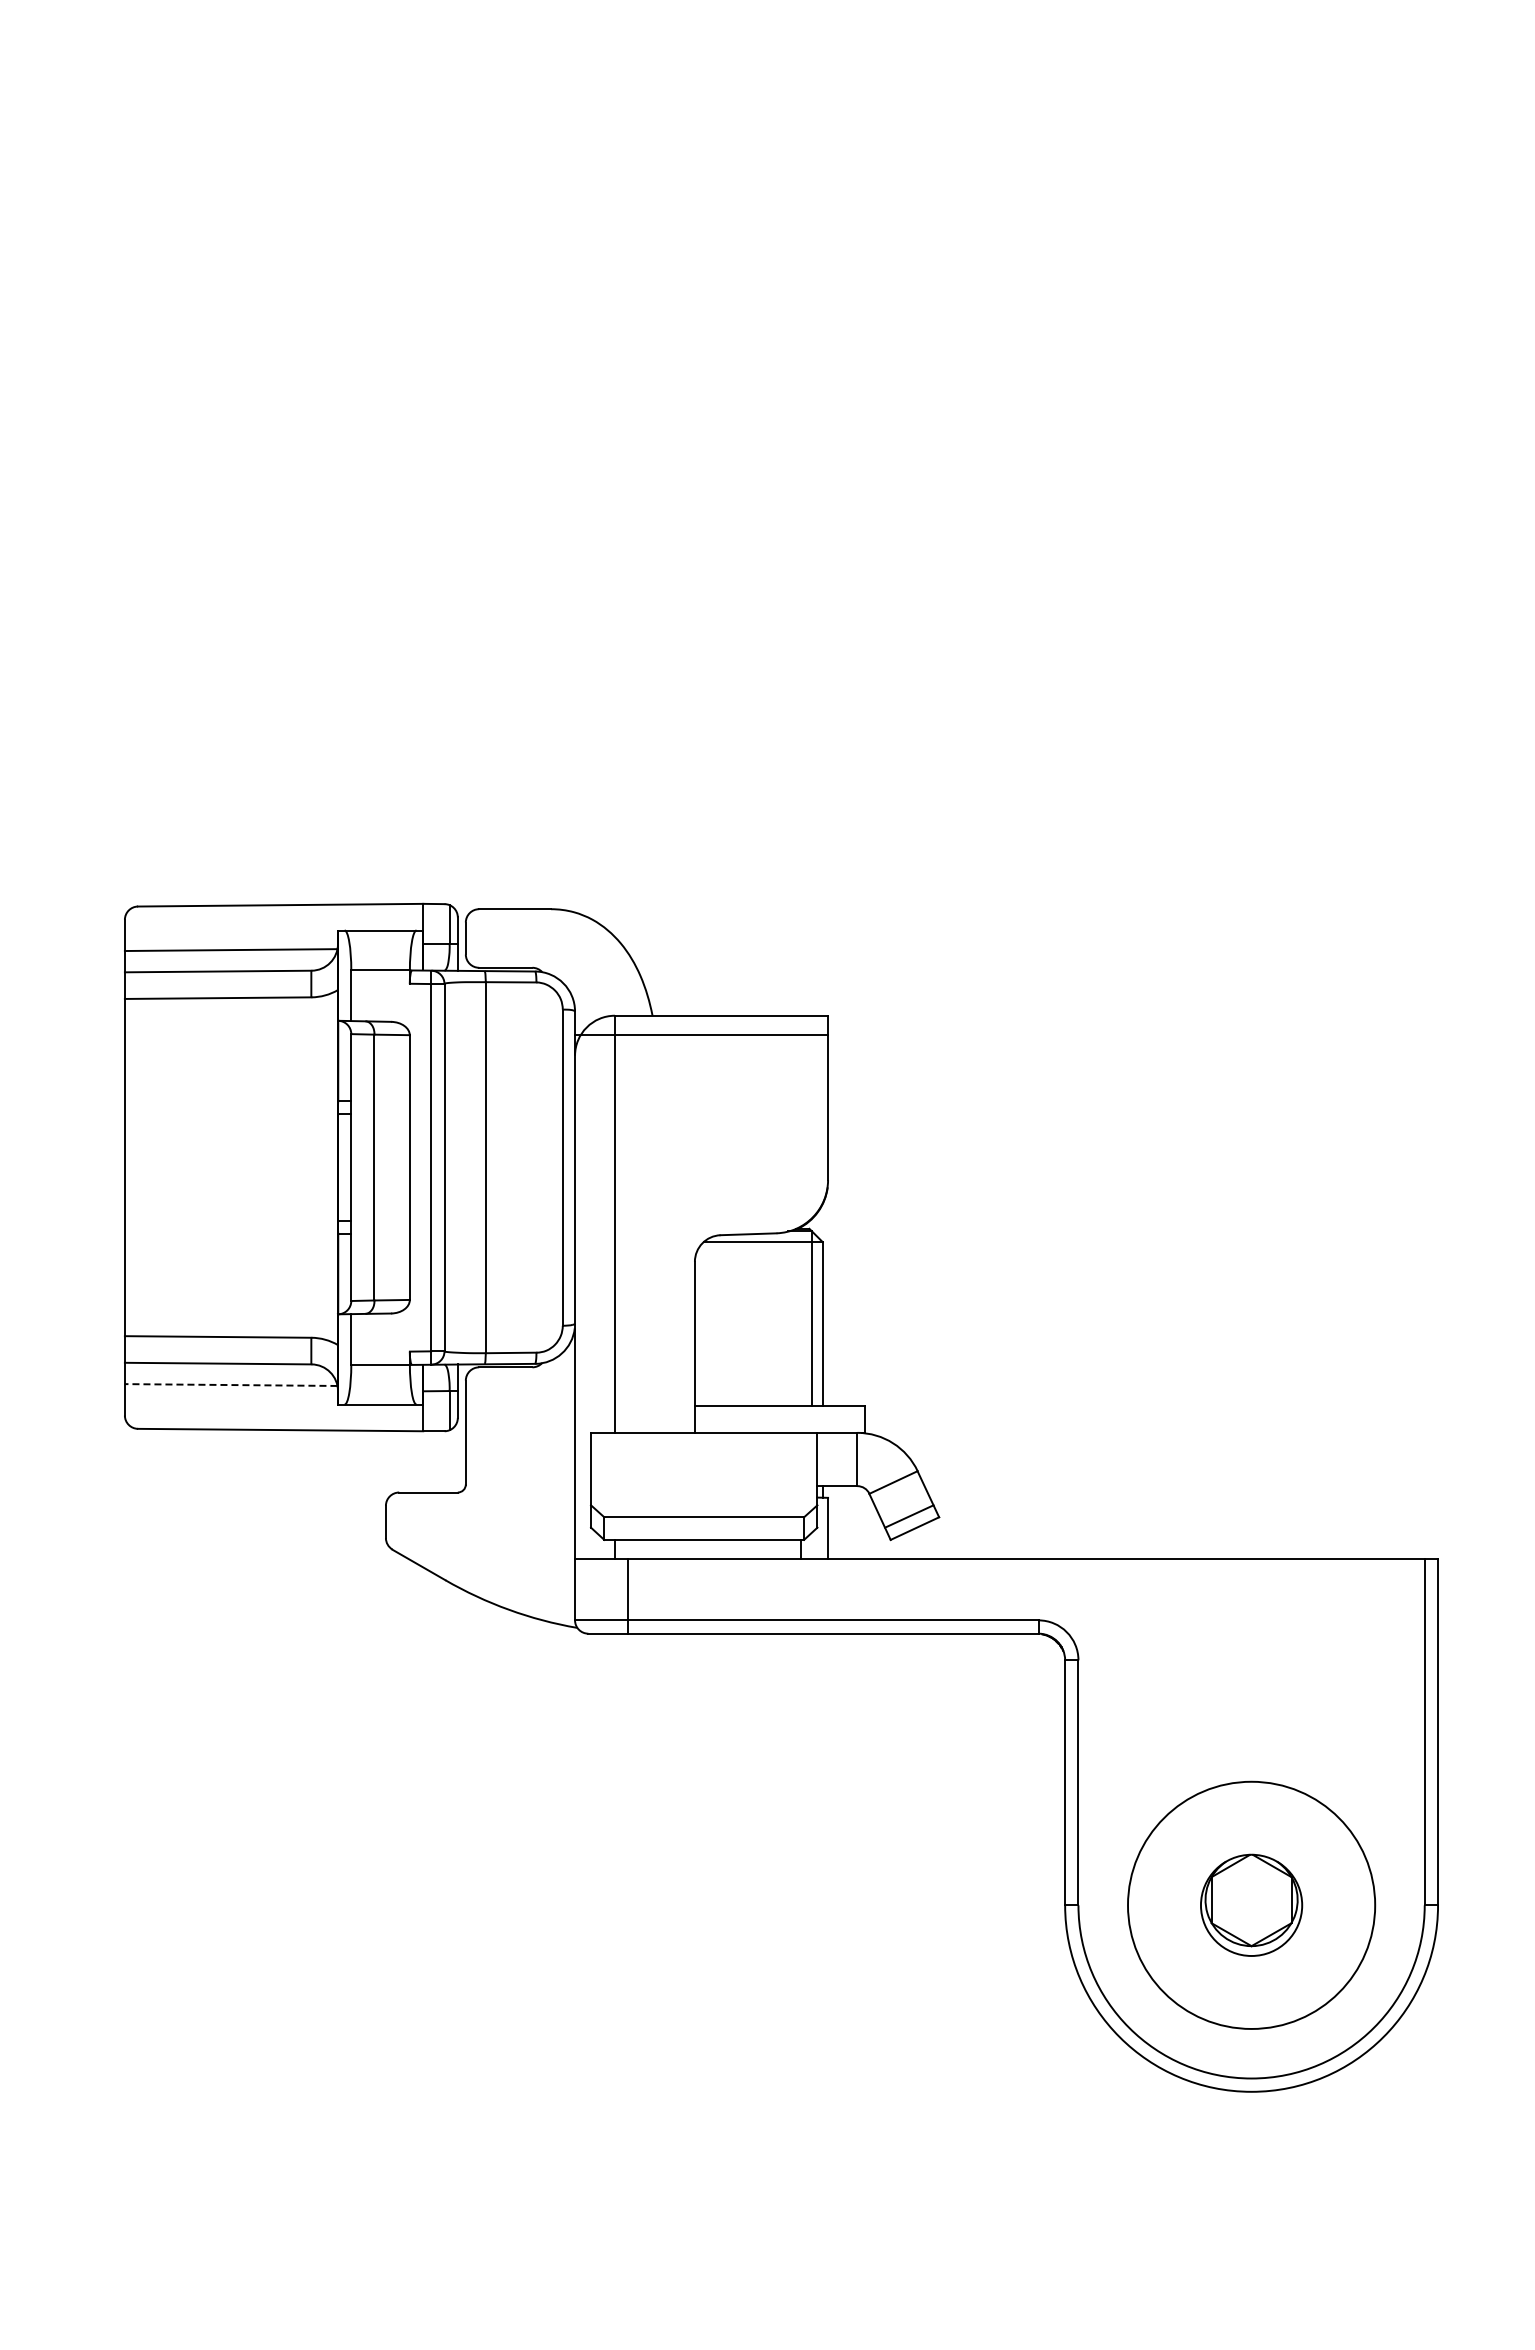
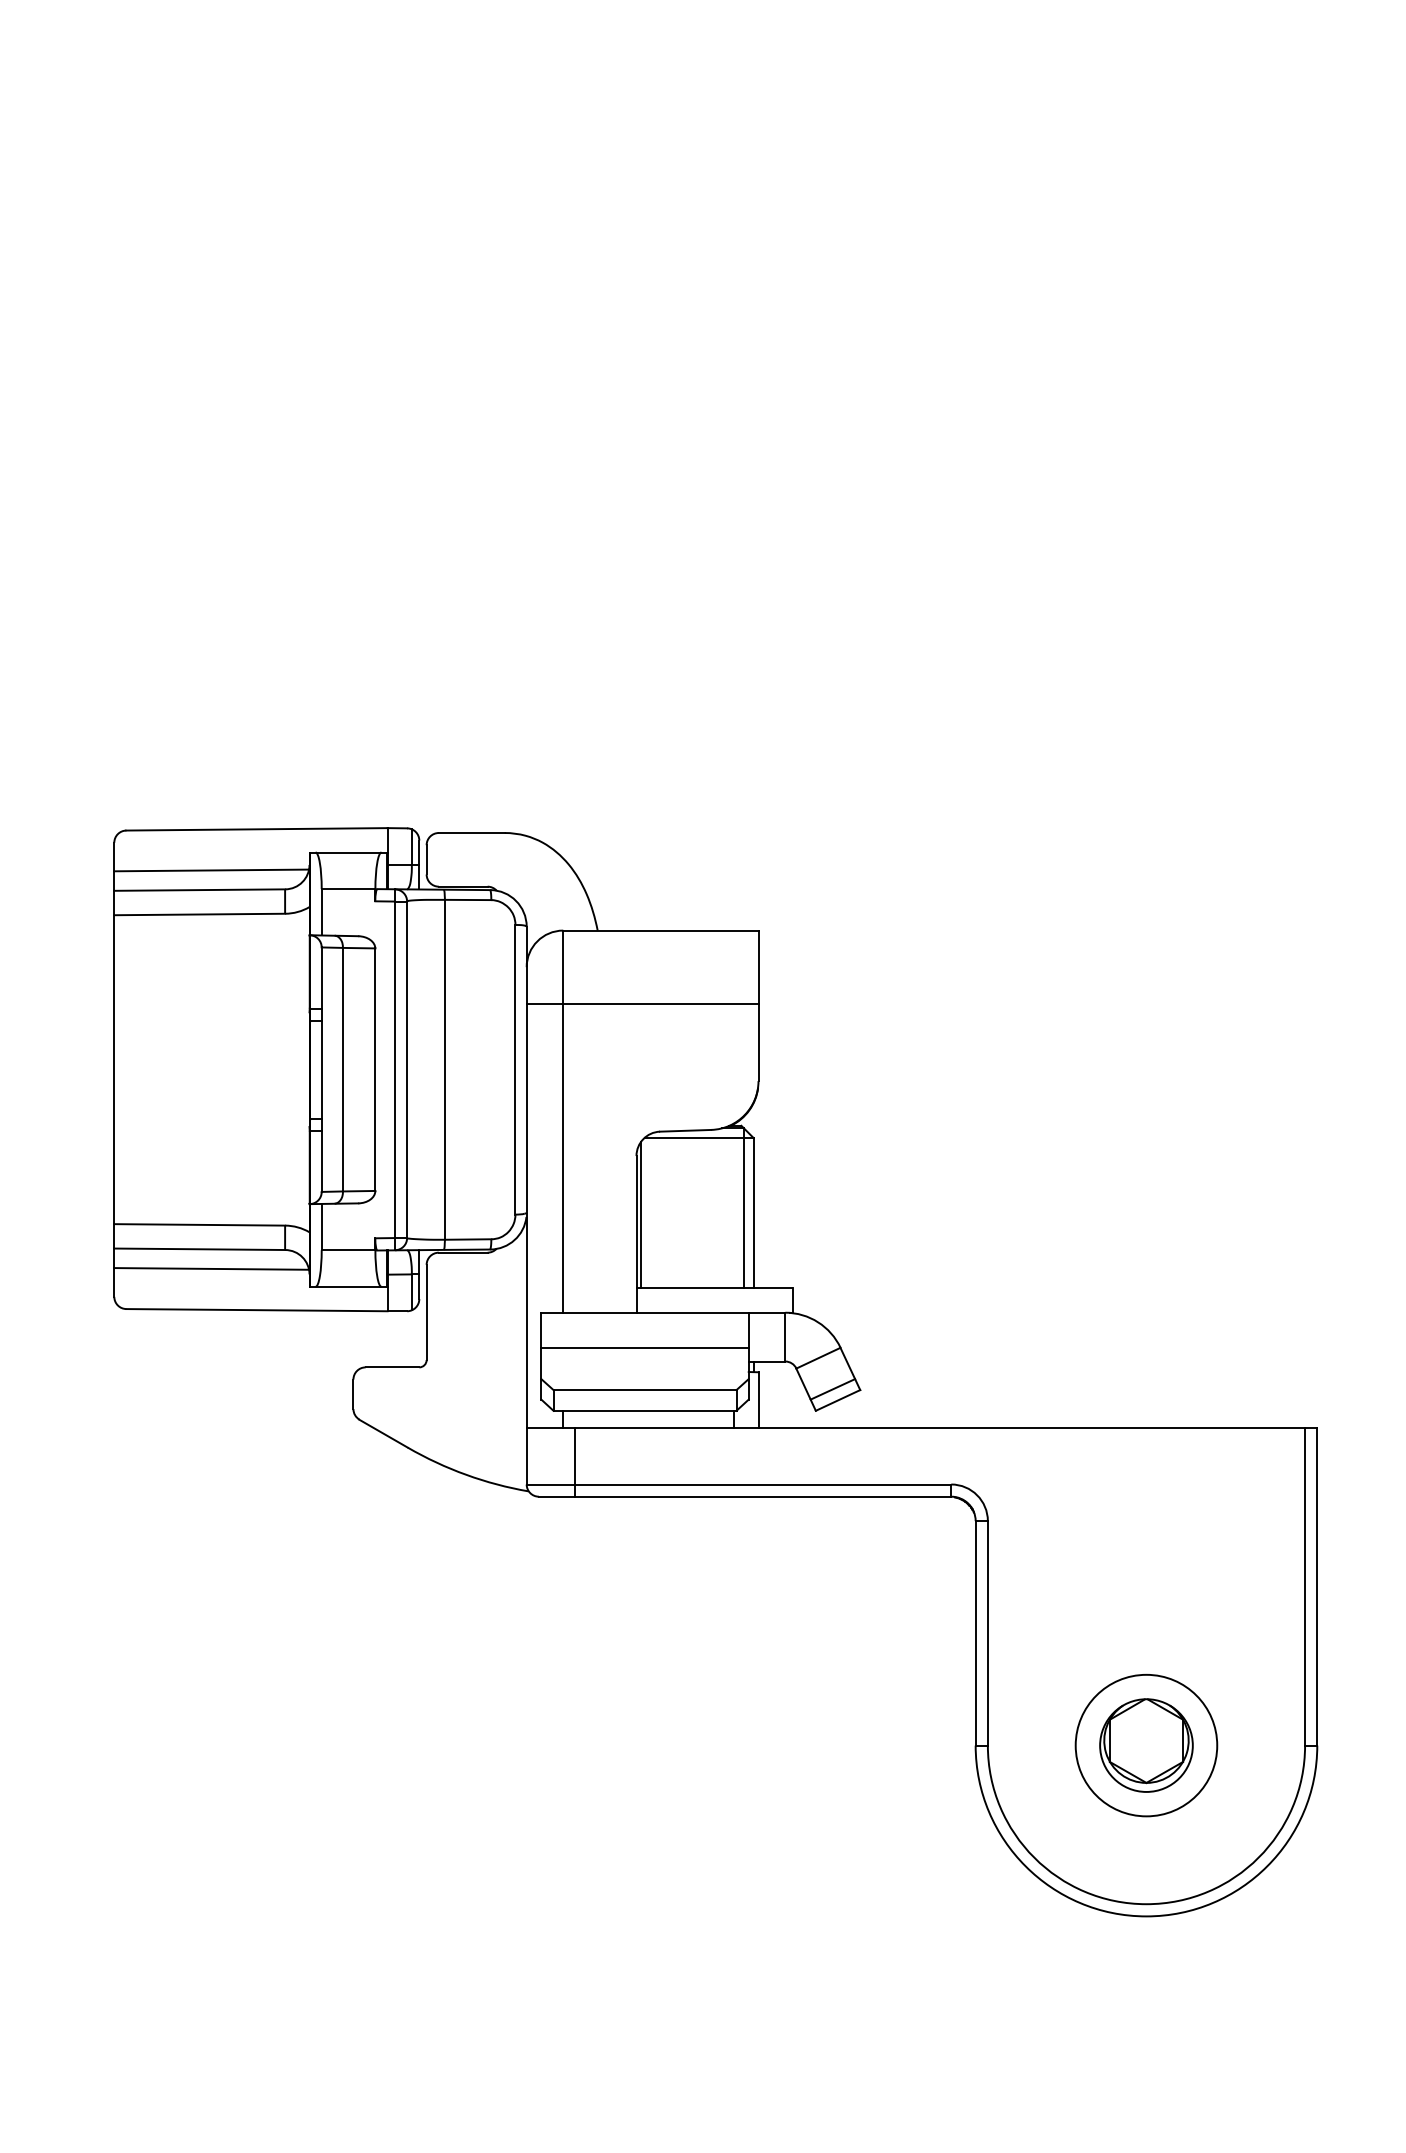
line: (701, 1034) -> (642, 1003), moved
line: (700, 1326) -> (641, 1215), added
line: (230, 1385) -> (211, 1269), dashed -> solid
line: (704, 1471) -> (645, 1348), added
circle: (1251, 1905) -> (1146, 1745), size x0.62

